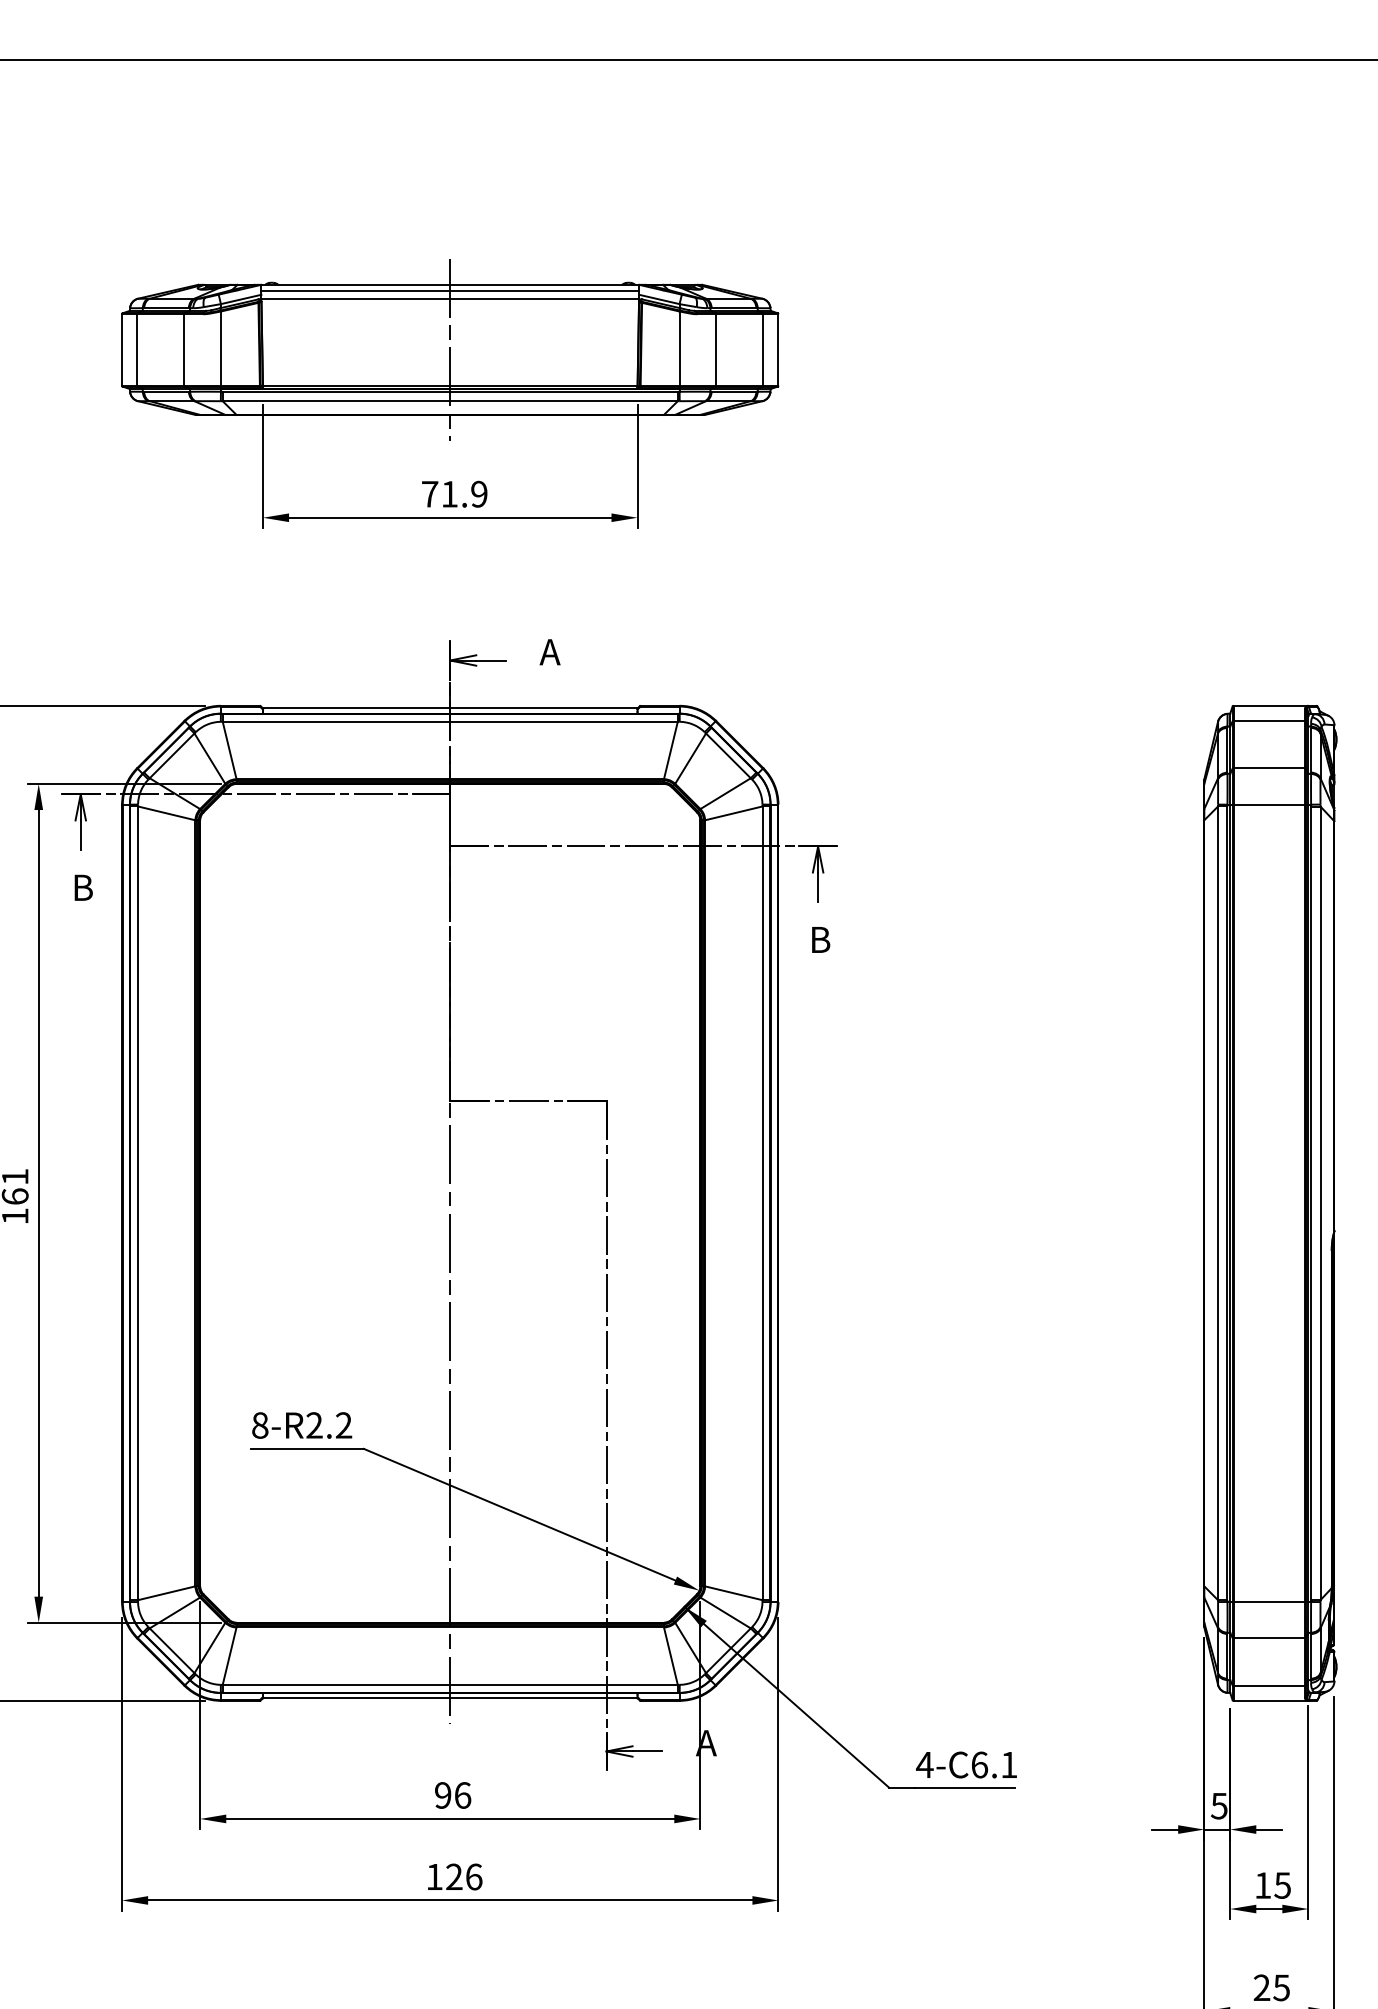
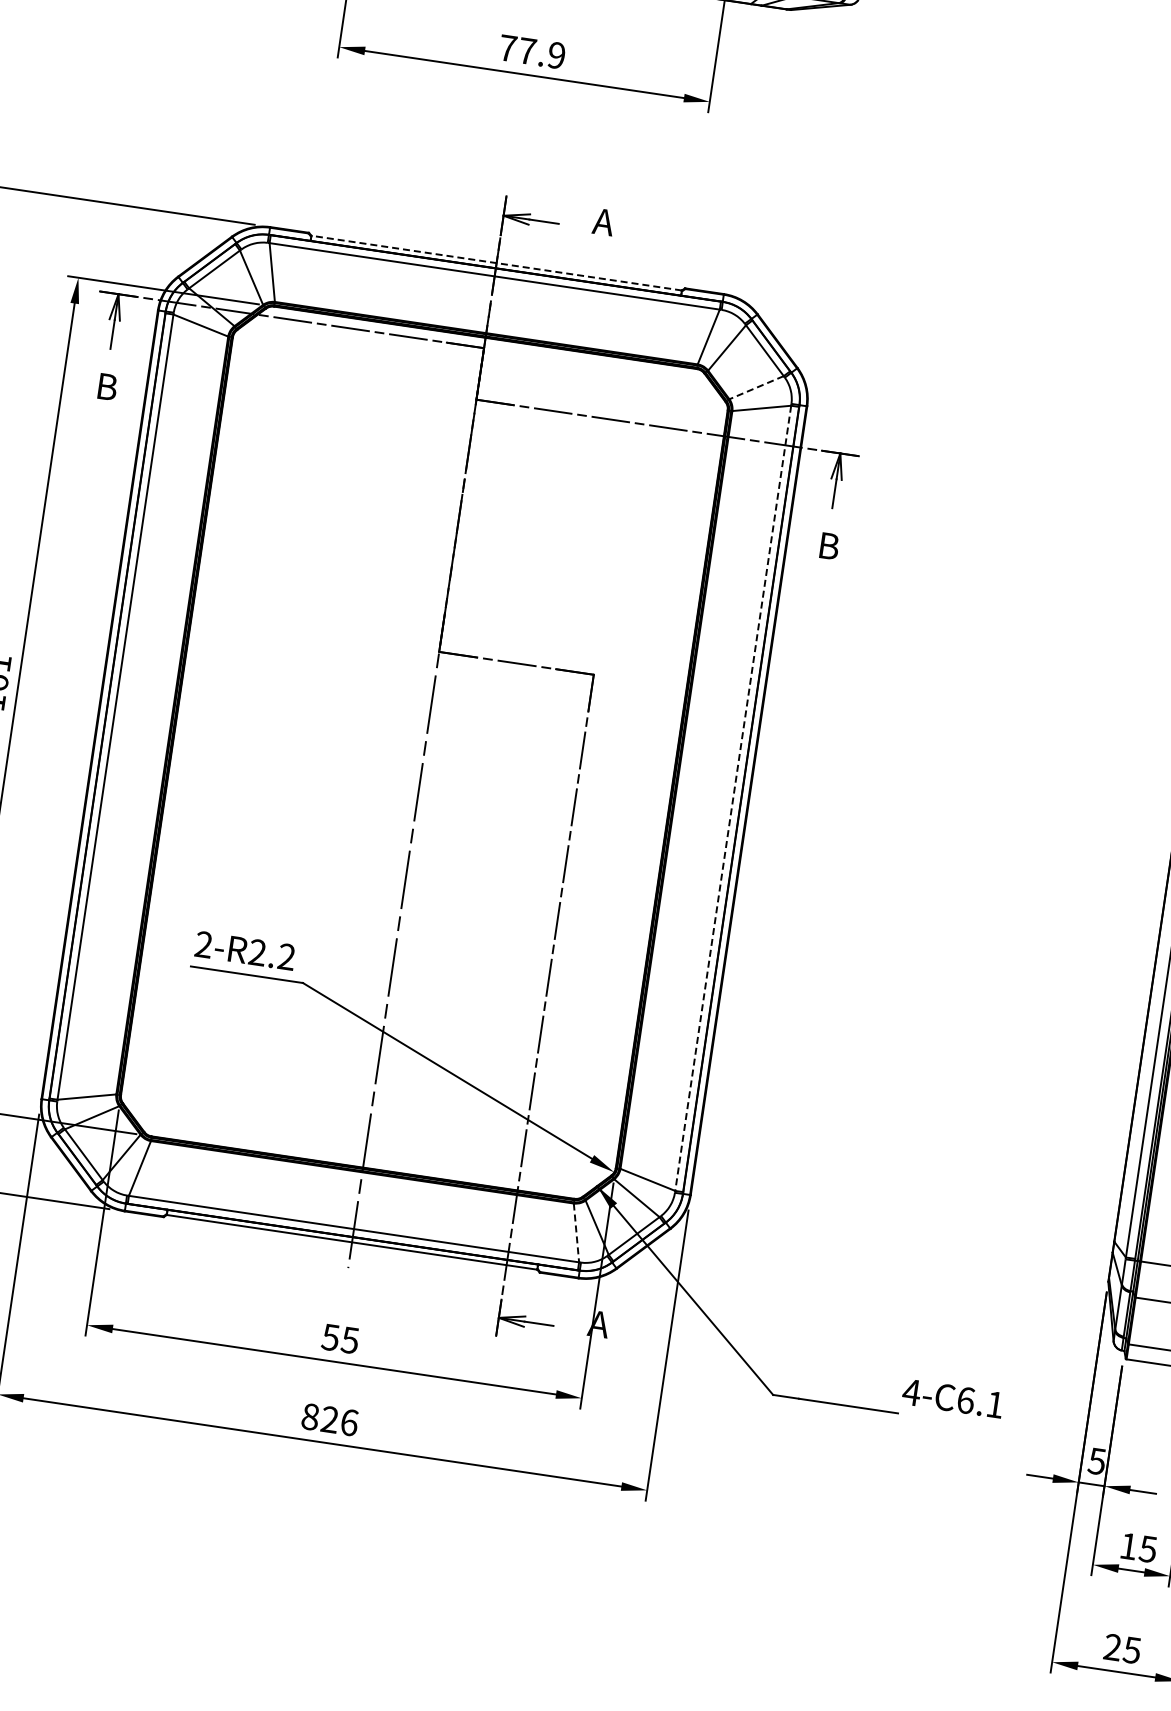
text: (449, 494) -> (527, 51), 71.9 -> 77.9
line: (449, 708) -> (495, 263), solid -> dashed
line: (725, 793) -> (756, 387), solid -> dashed
line: (762, 1203) -> (733, 798), solid -> dashed
text: (260, 1425) -> (204, 944), 8-R2.2 -> 2-R2.2
line: (670, 1656) -> (576, 1233), solid -> dashed
text: (966, 1764) -> (952, 1398), moved
text: (452, 1795) -> (340, 1338), 96 -> 55
text: (434, 1876) -> (310, 1416), 126 -> 826

